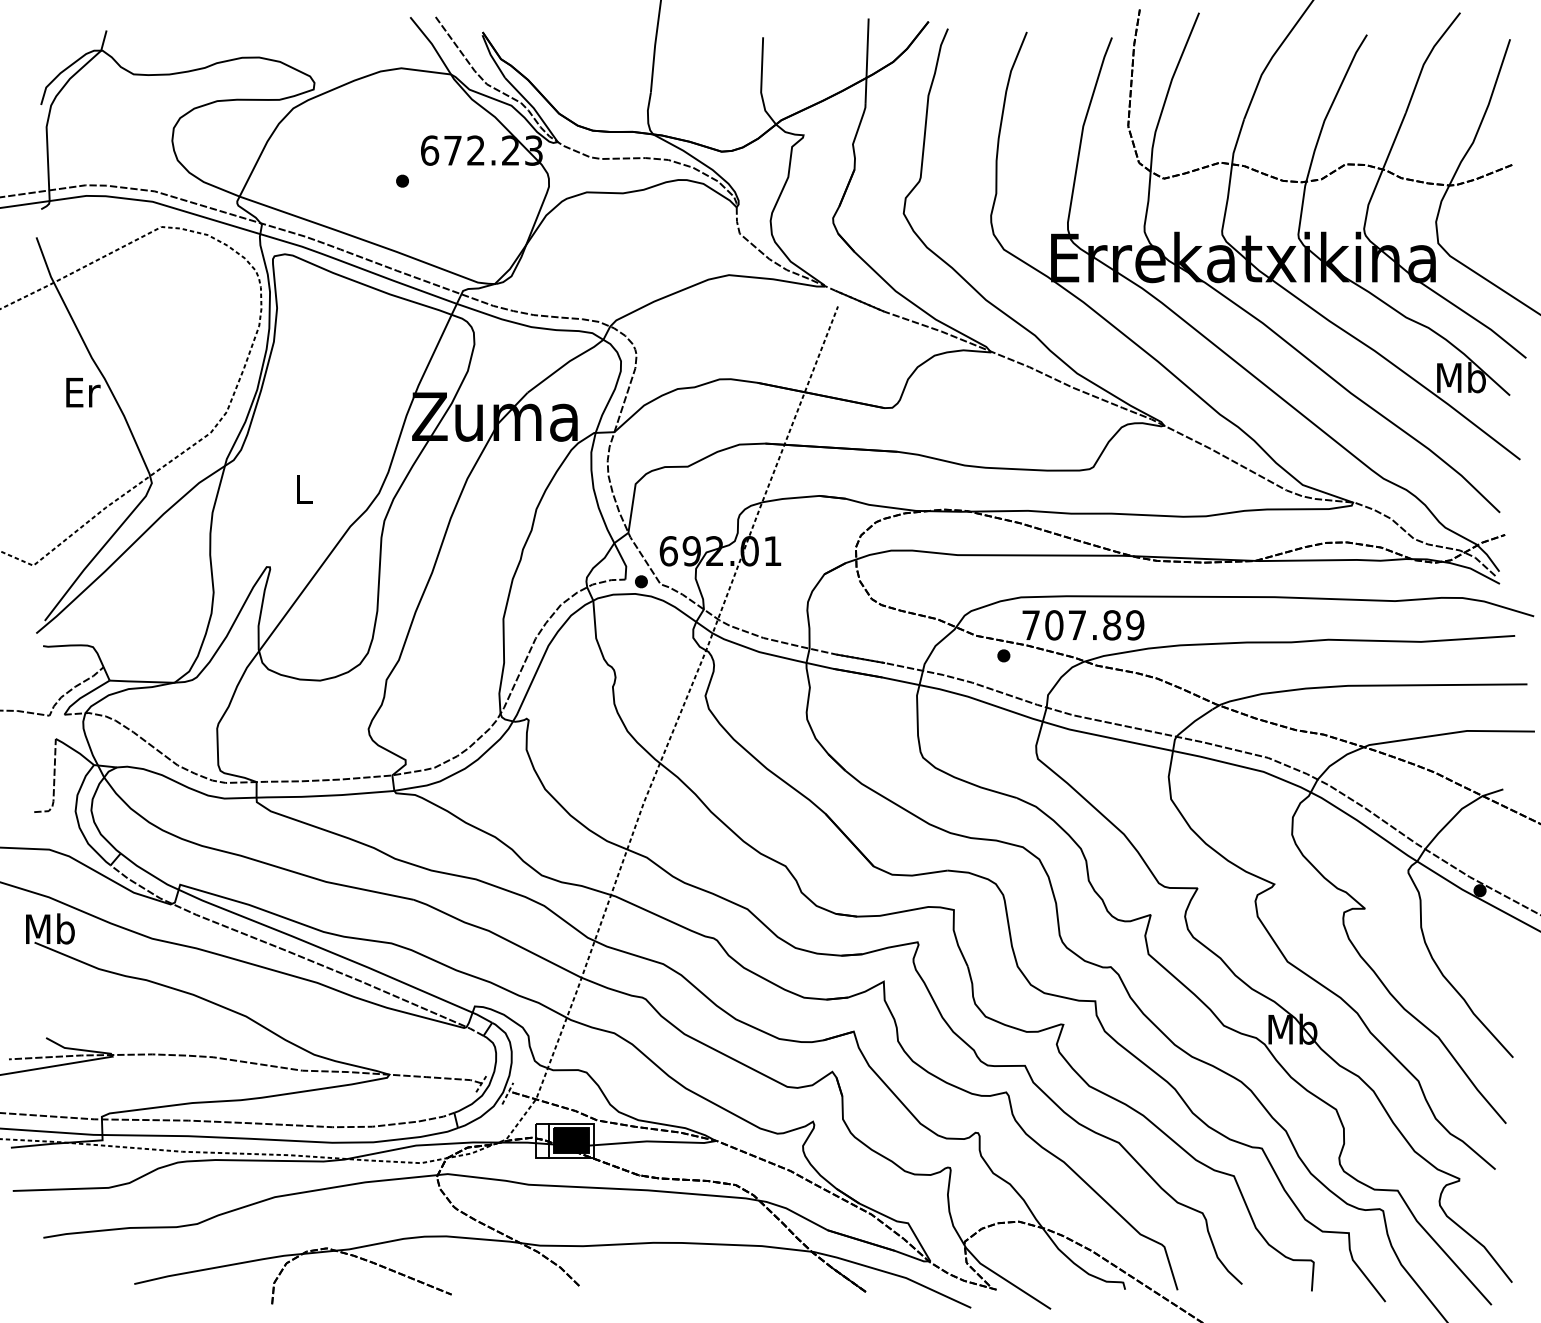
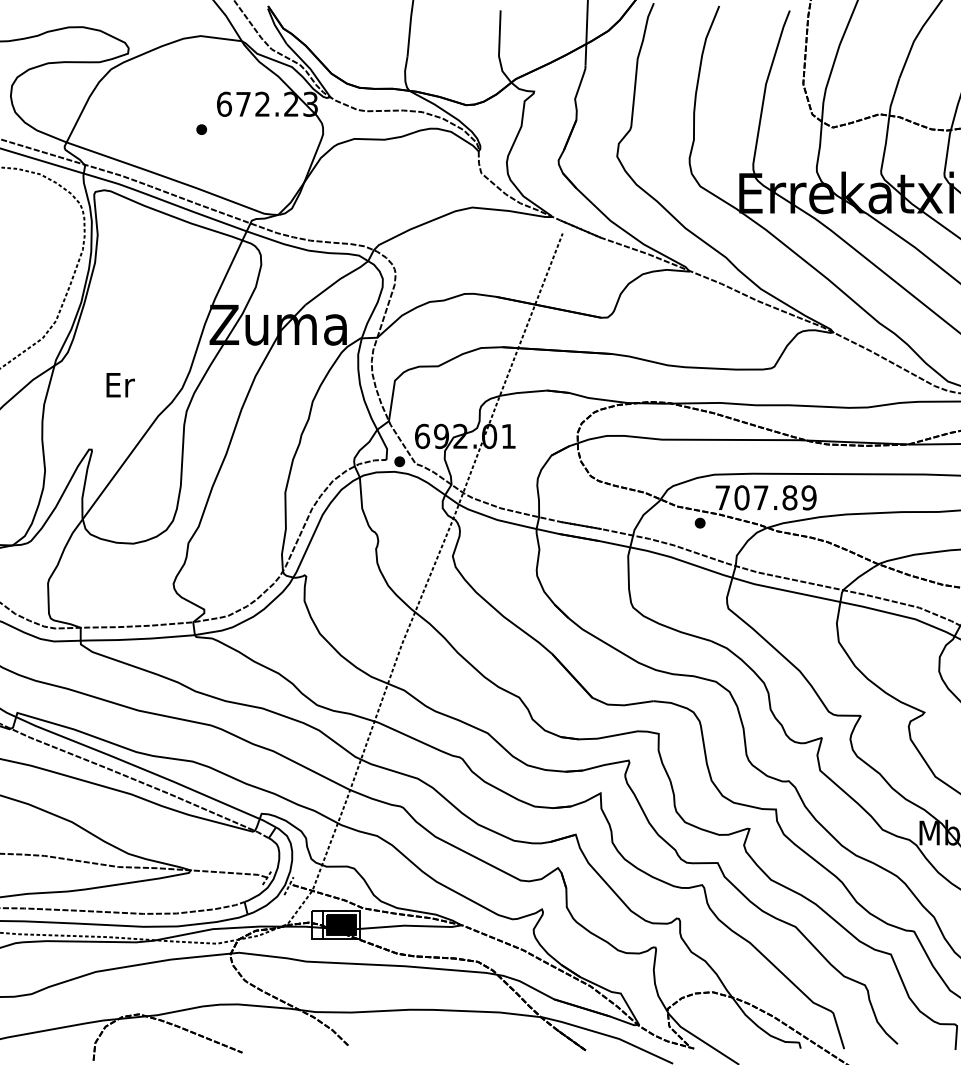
text: (304, 489) -> (120, 385), L -> Er

